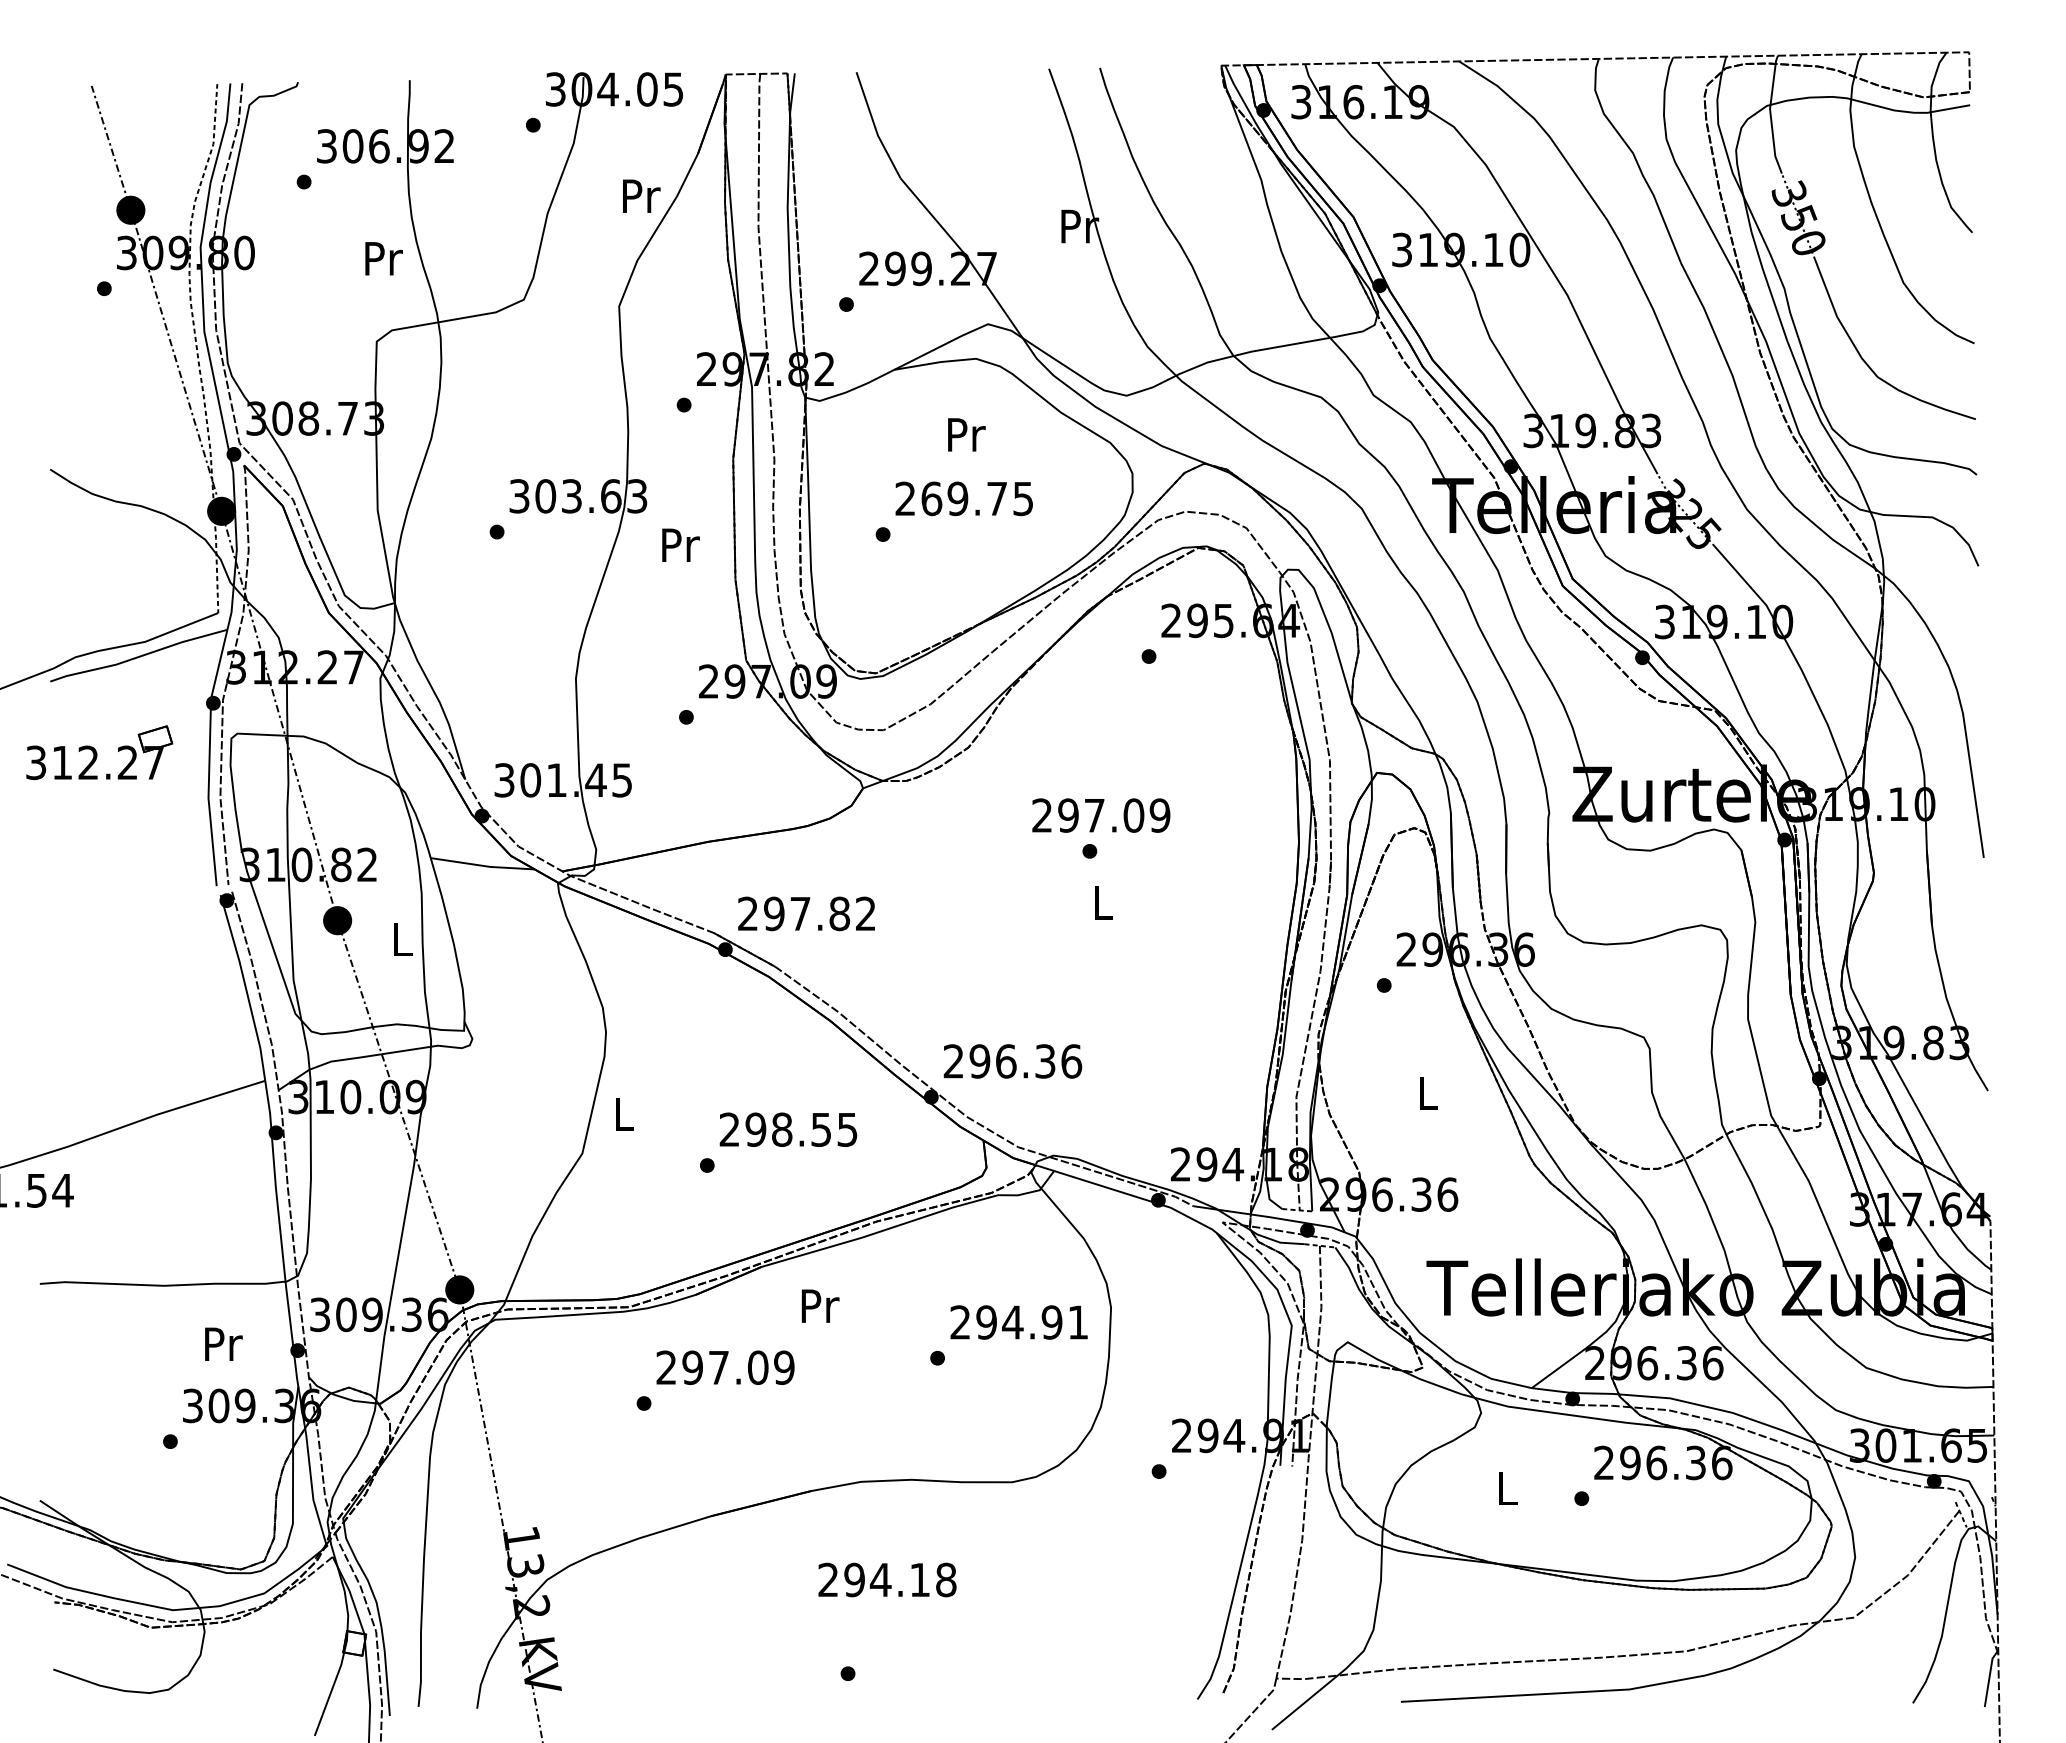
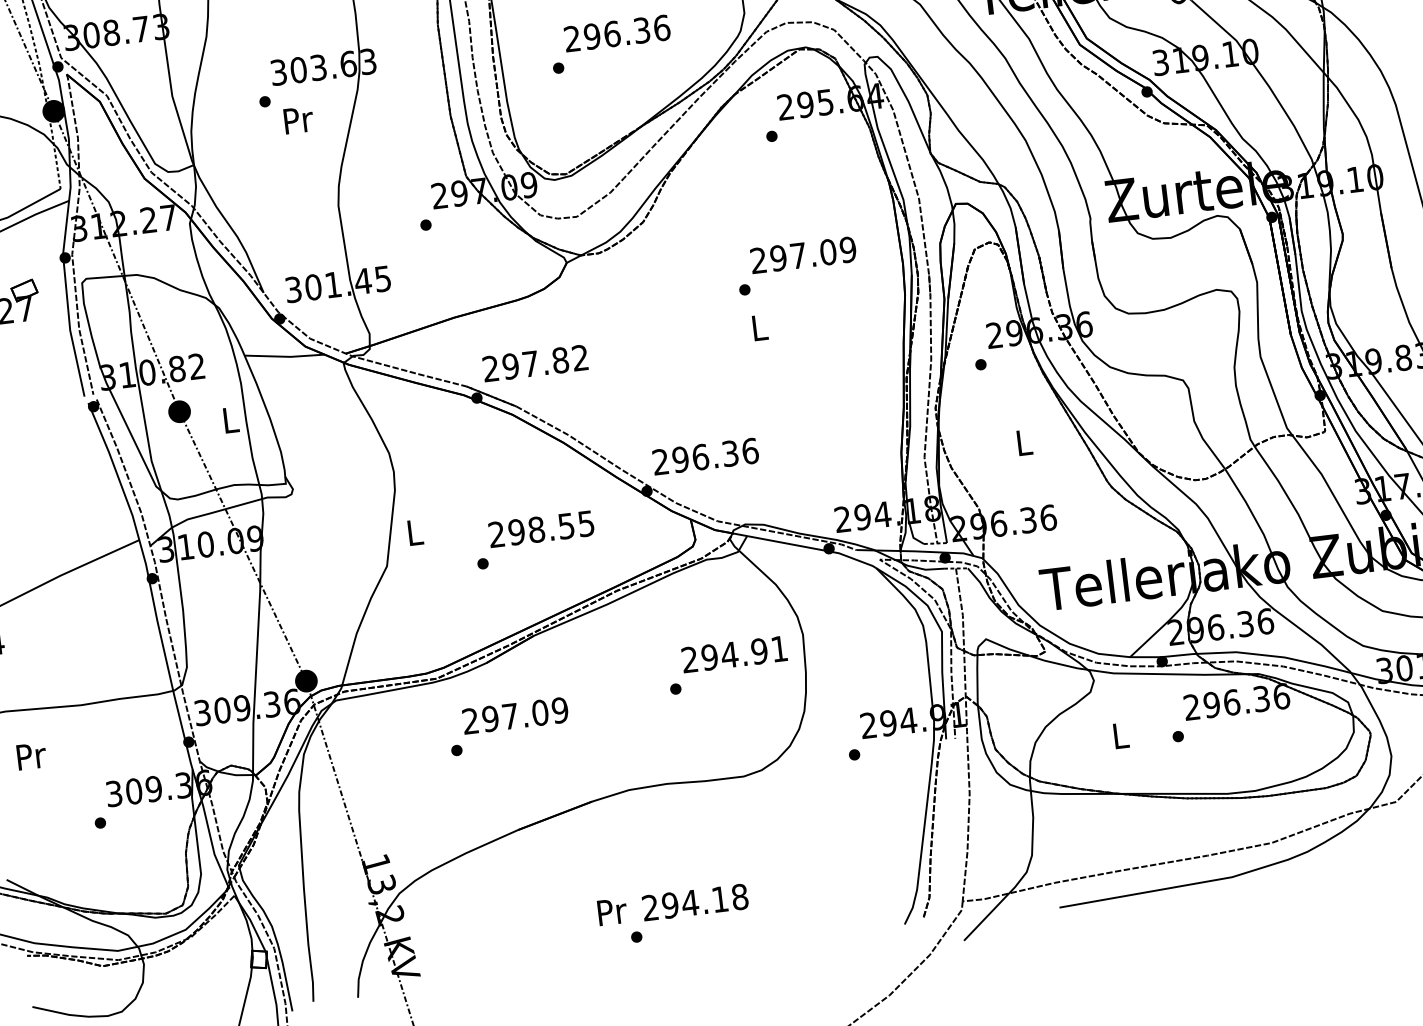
text: (977, 498) -> (627, 32), 269.75 -> 296.36
text: (680, 544) -> (298, 119), moved
text: (1101, 815) -> (803, 255), moved
text: (820, 1305) -> (612, 911), moved
text: (223, 1343) -> (31, 755), moved
text: (887, 1579) -> (695, 902), moved

